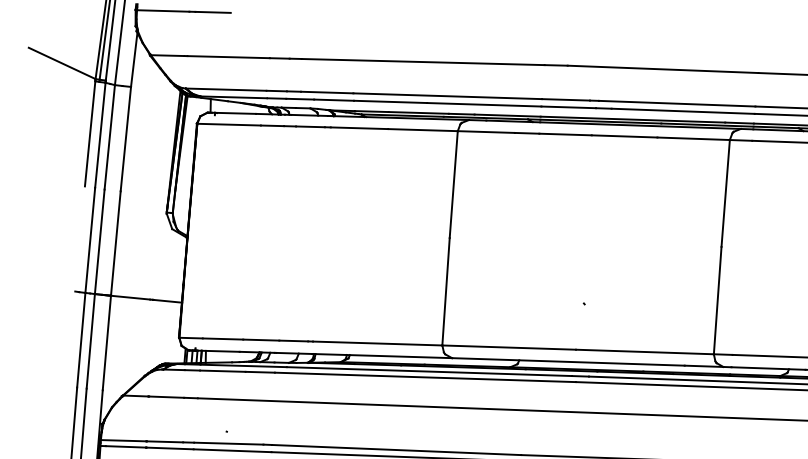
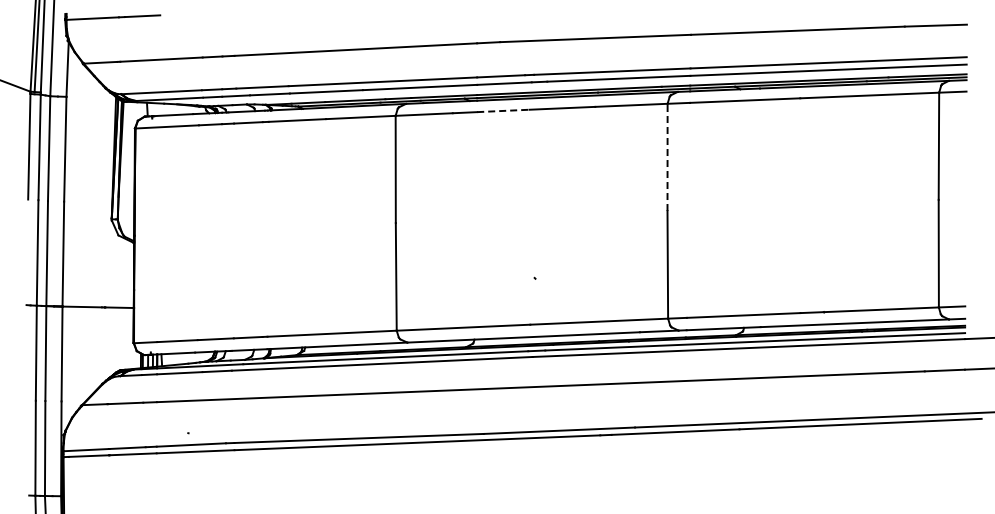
line: (565, 134) -> (503, 110), solid -> dashed
line: (725, 193) -> (667, 157), solid -> dashed

